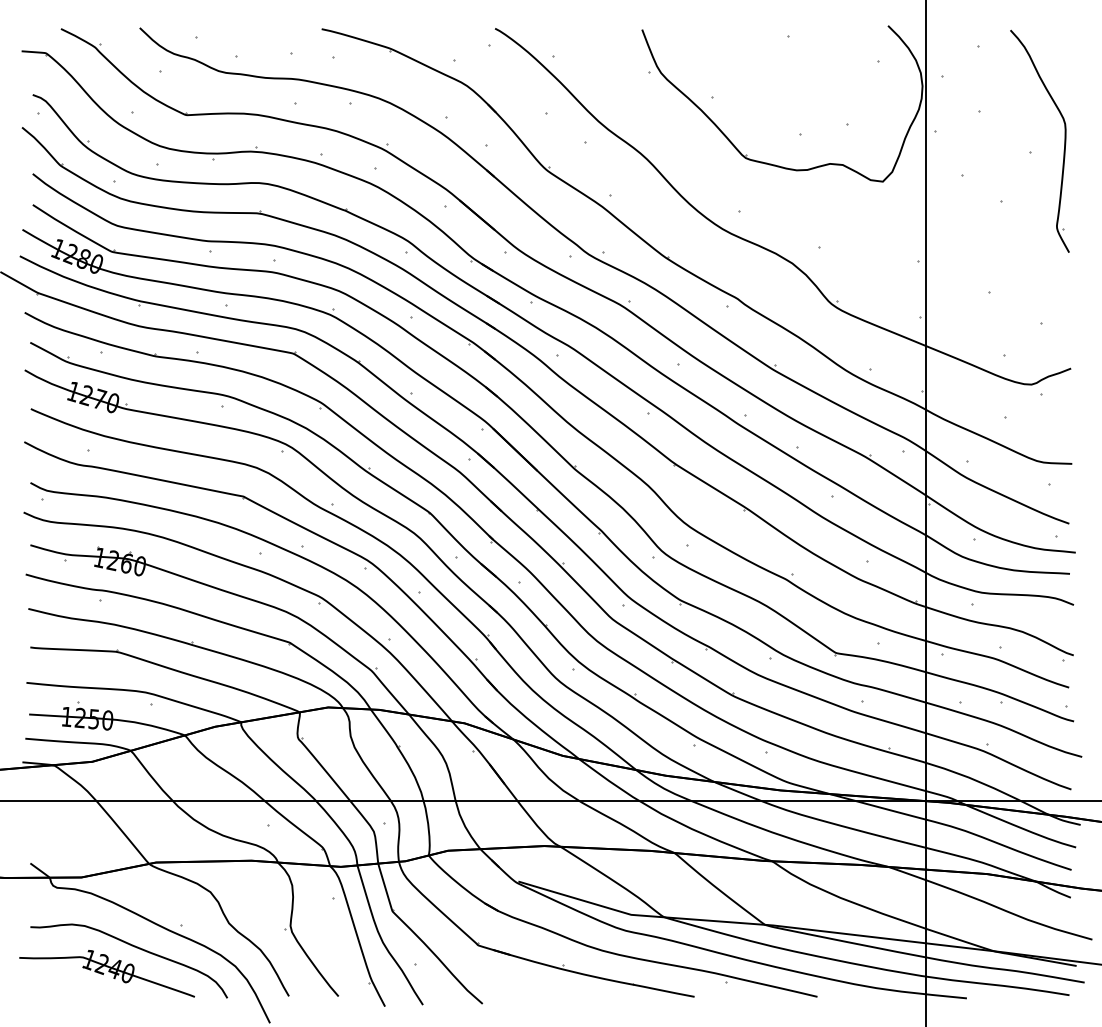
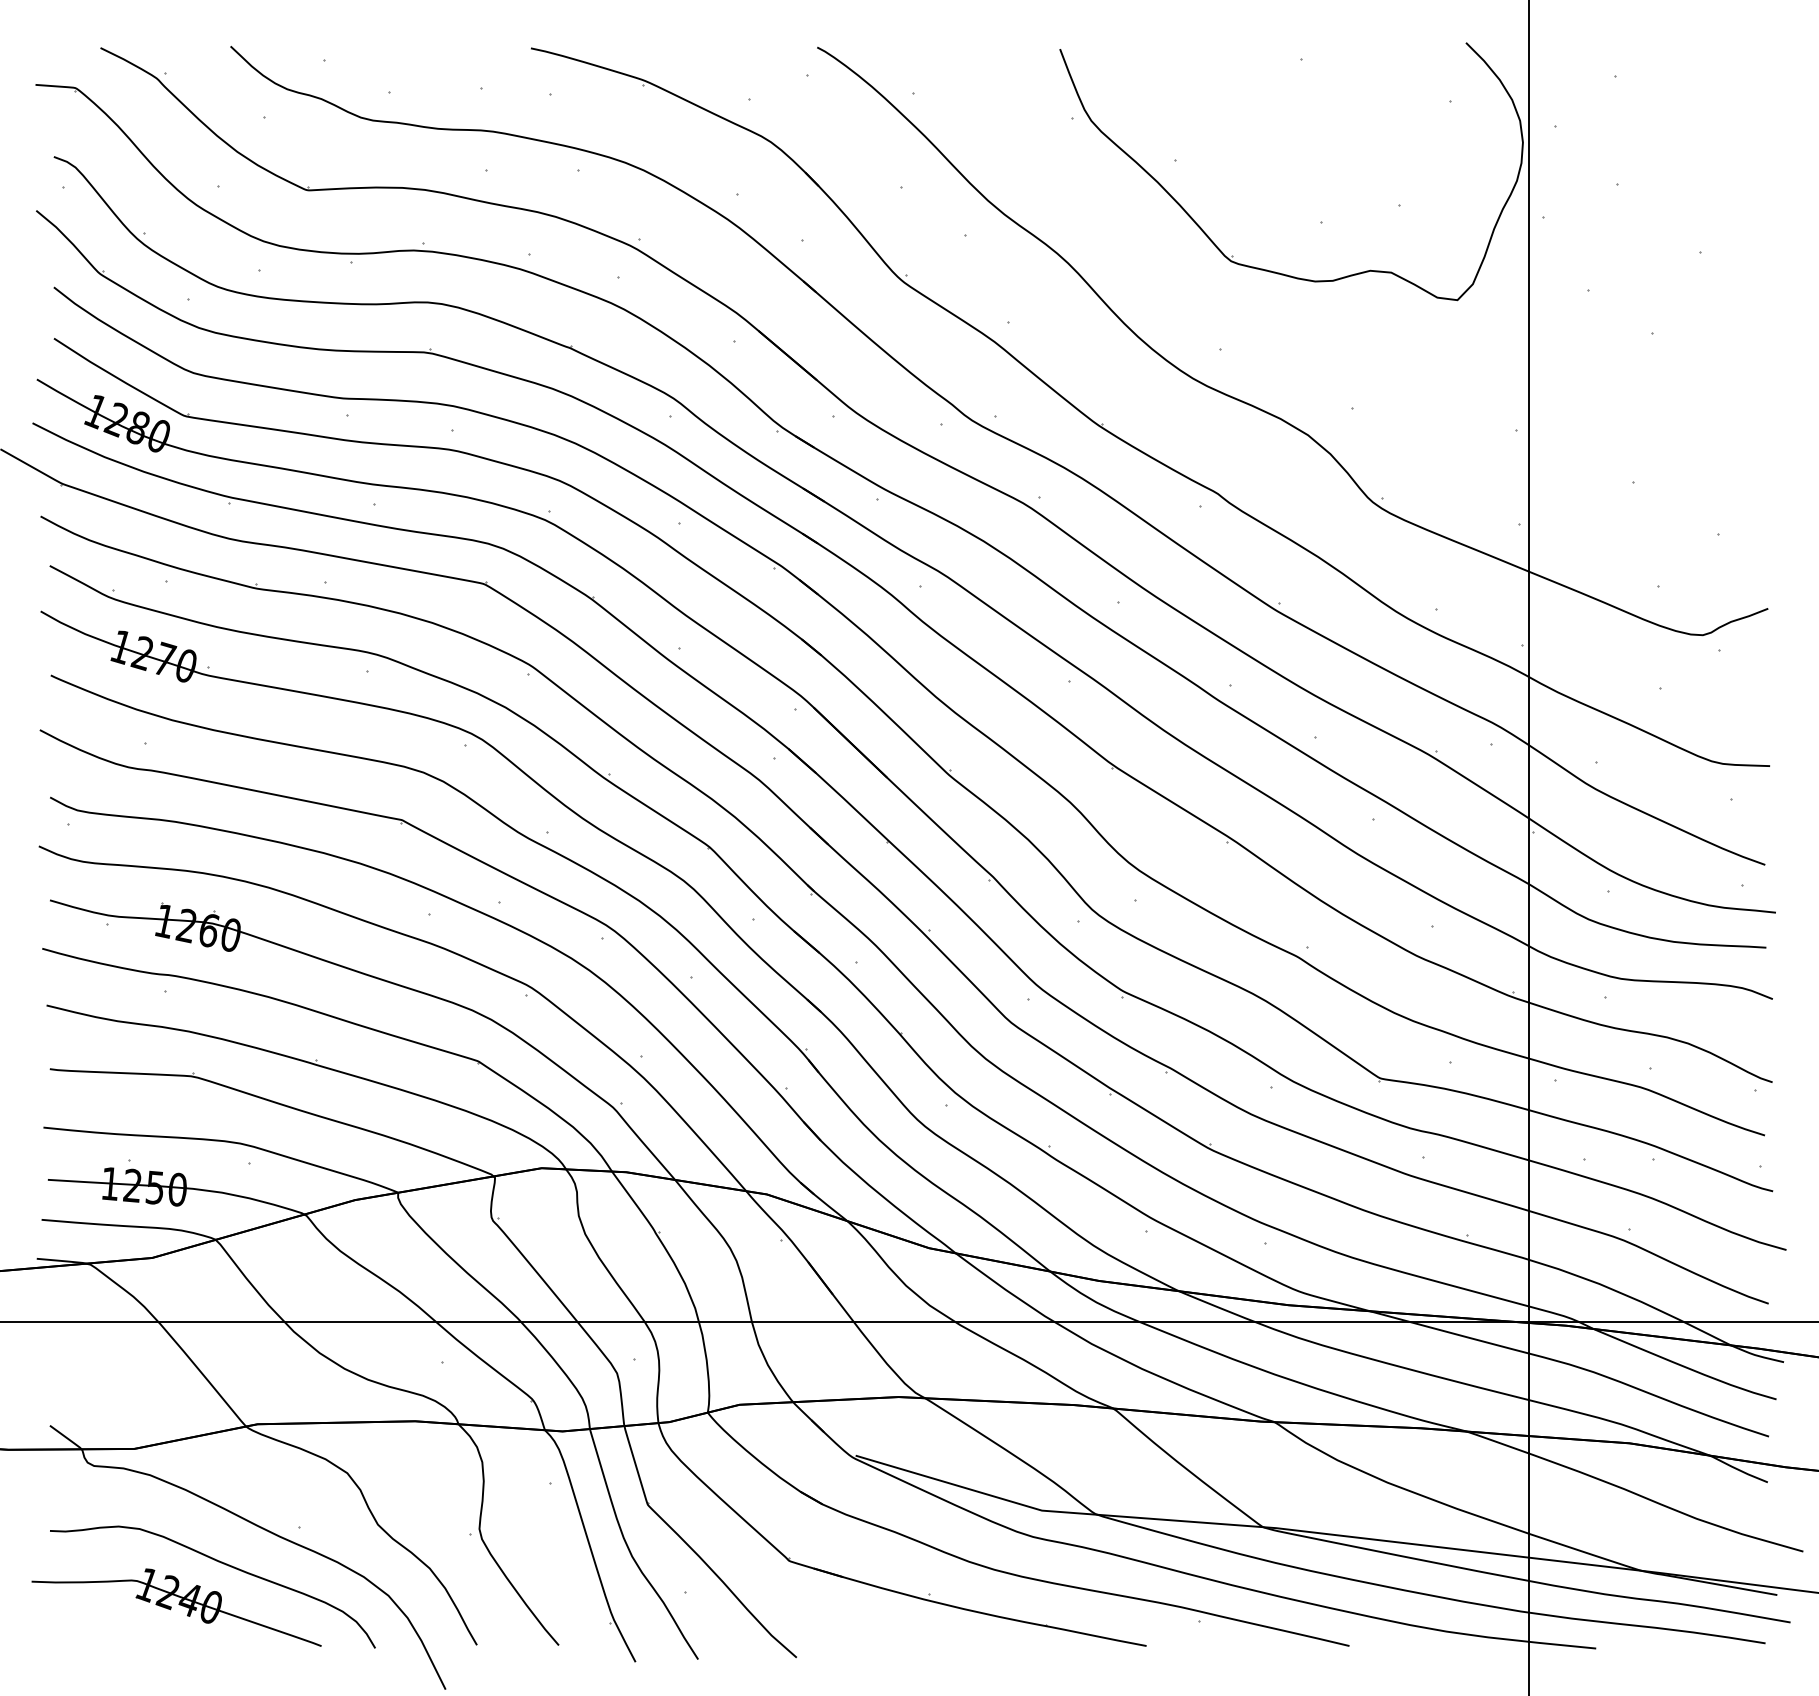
part: (1064, 140) -> (1757, 232), removed

